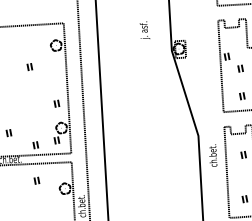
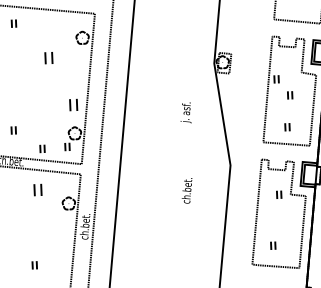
text: (143, 30) -> (185, 112), moved
part: (29, 67) -> (48, 58), size x1.6
part: (56, 103) -> (73, 104), size x1.6
text: (212, 155) -> (186, 190), moved
part: (36, 180) -> (37, 189), size x1.6

